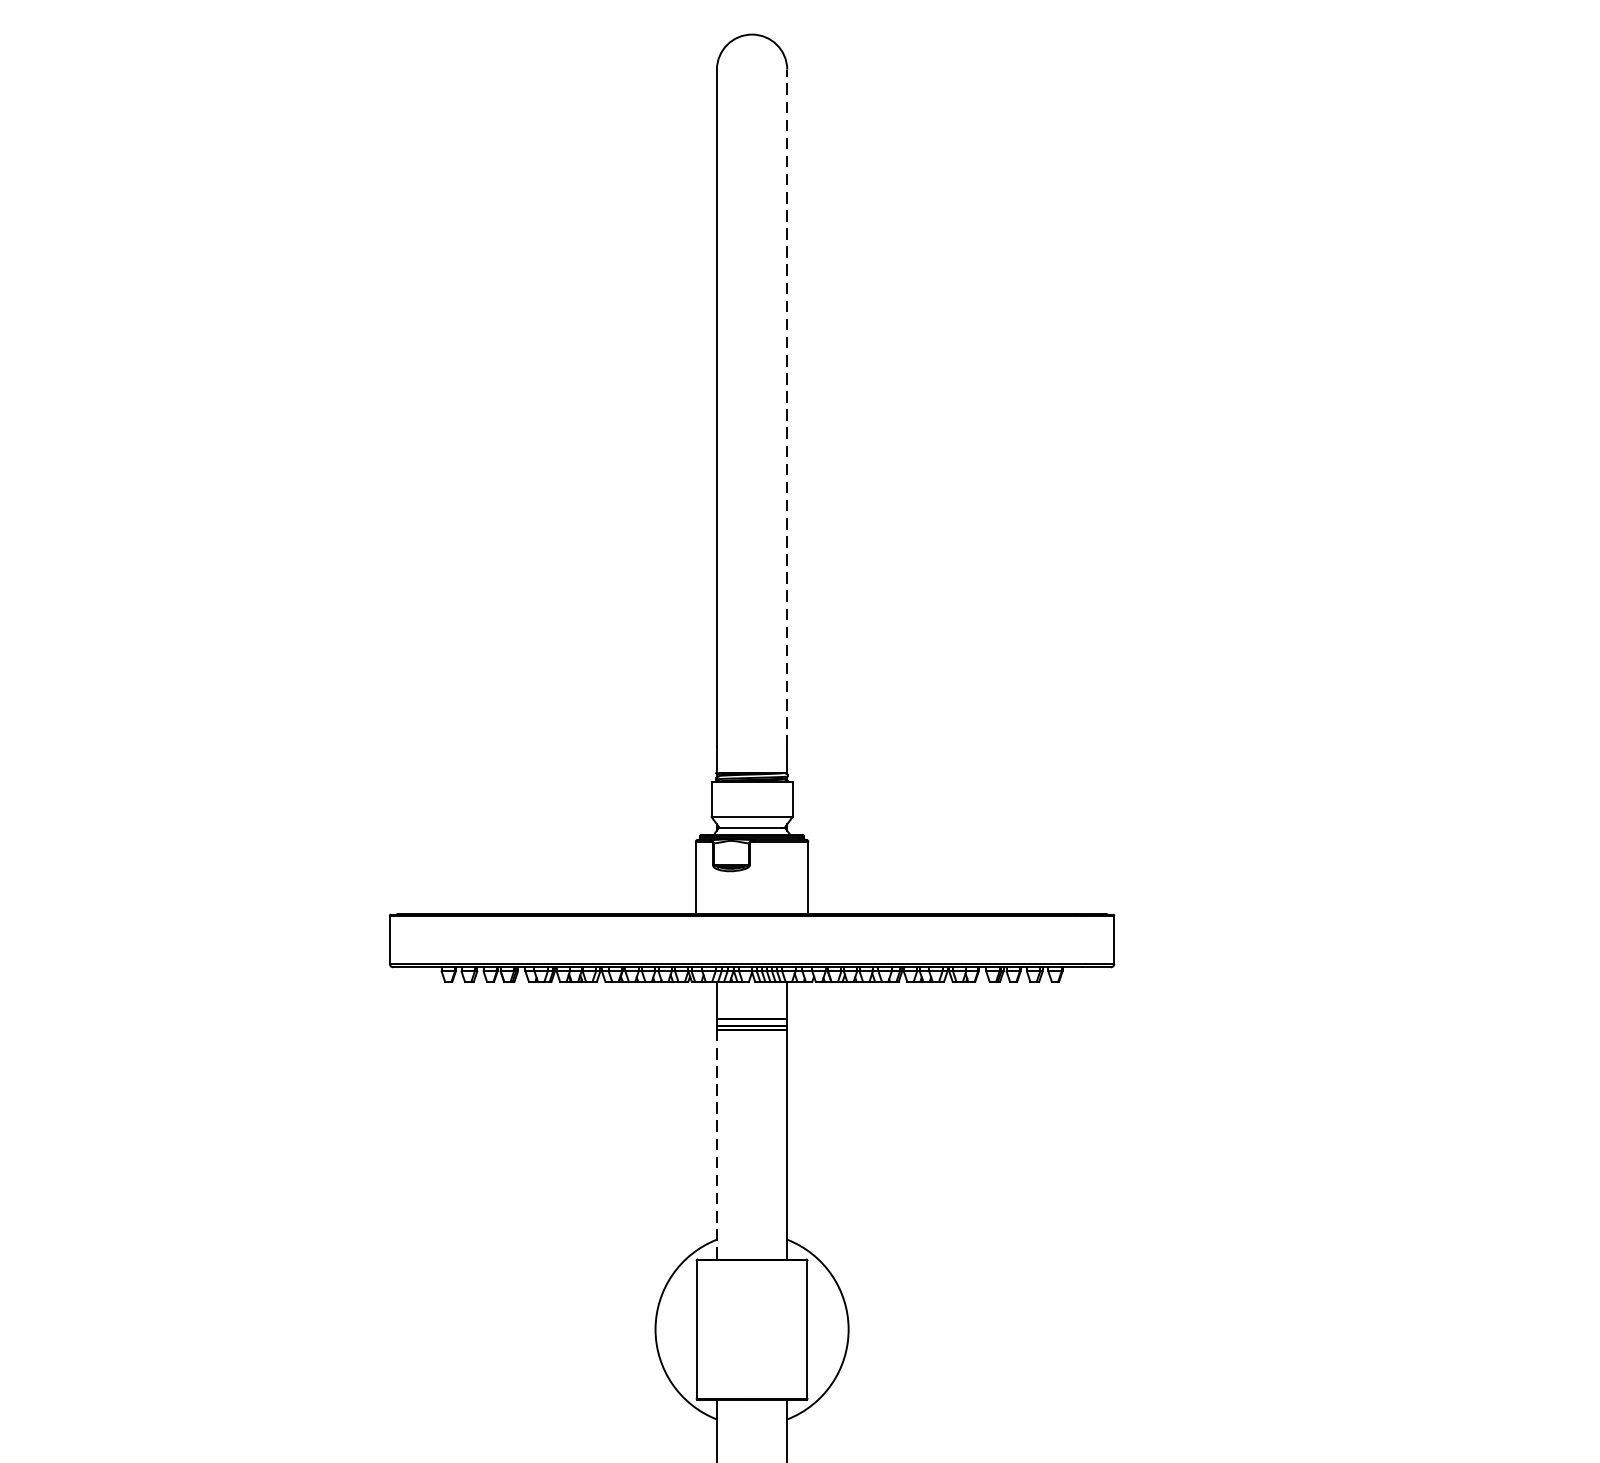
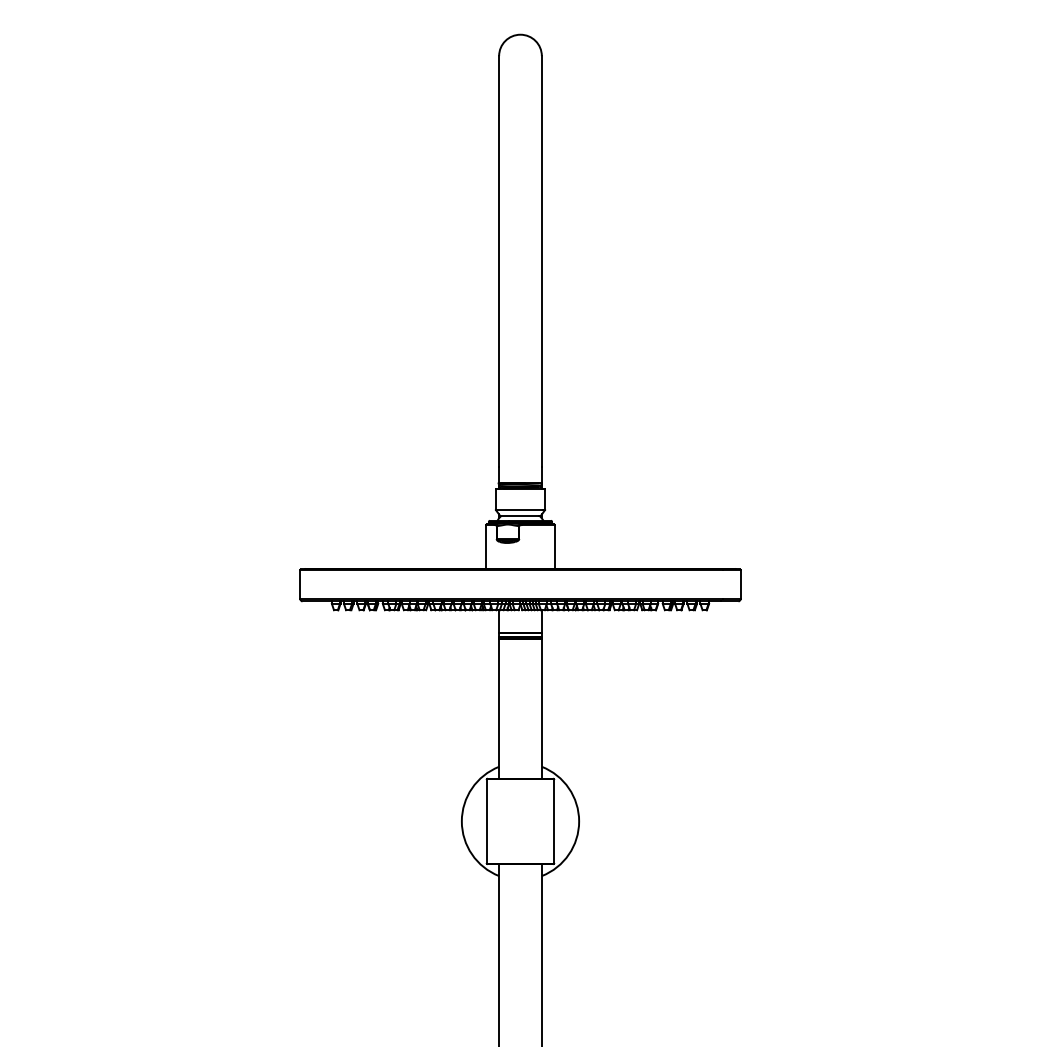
line: (786, 407) -> (541, 261), dashed -> solid
line: (717, 1145) -> (499, 709), dashed -> solid

